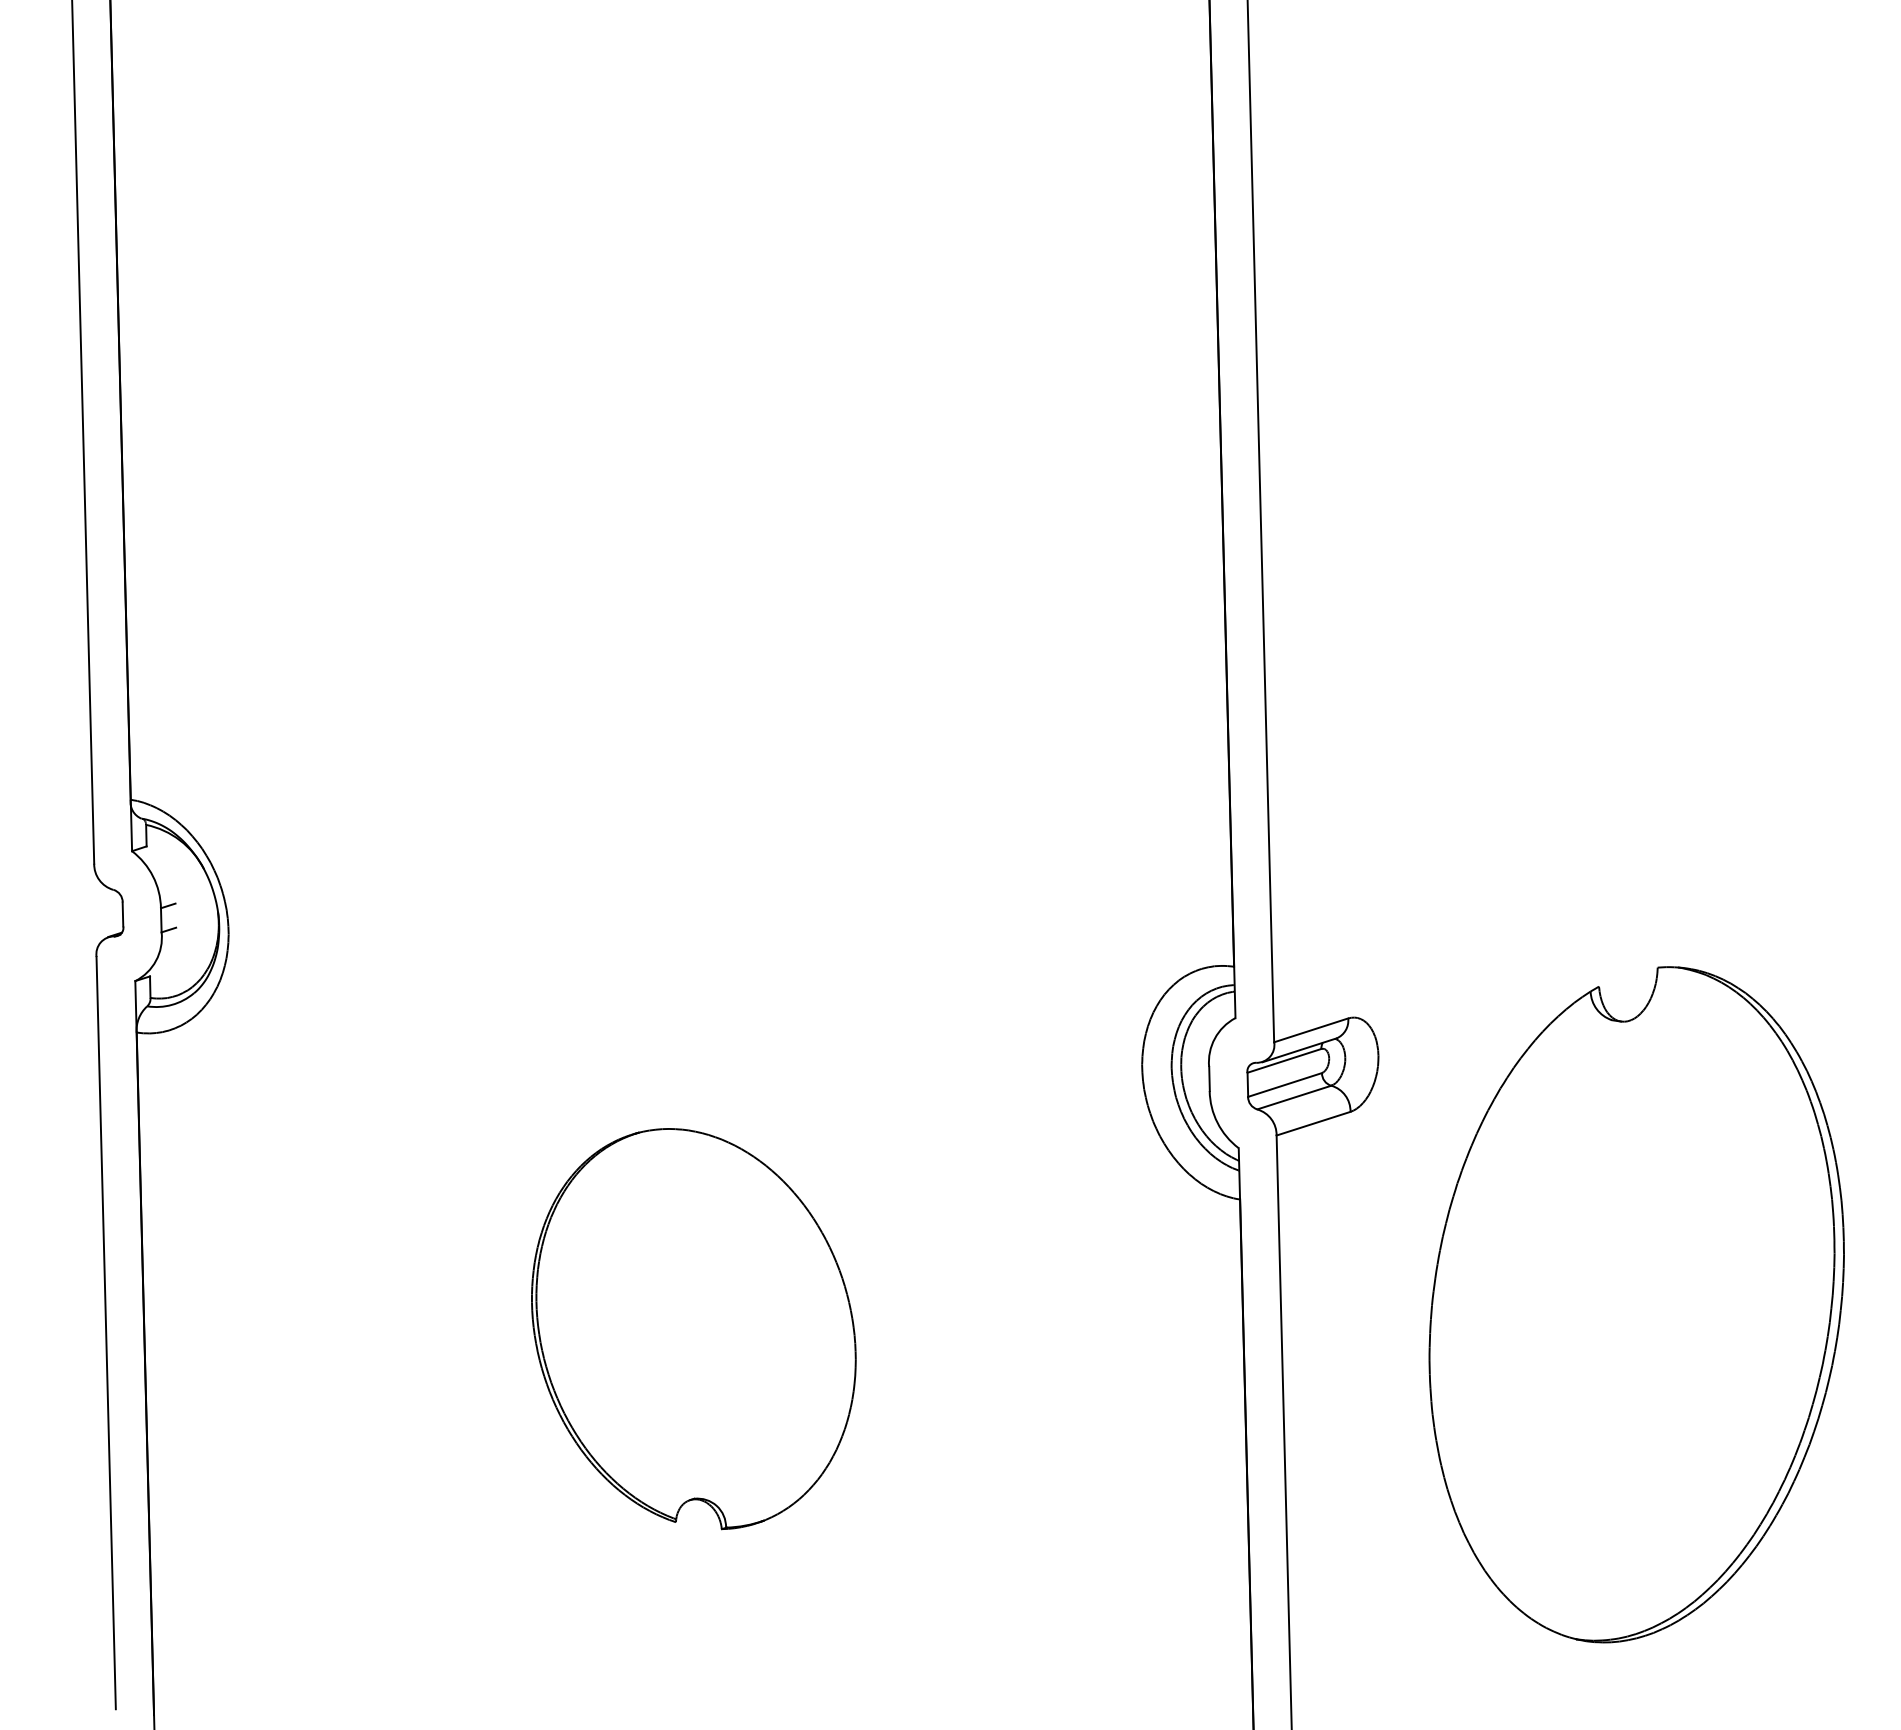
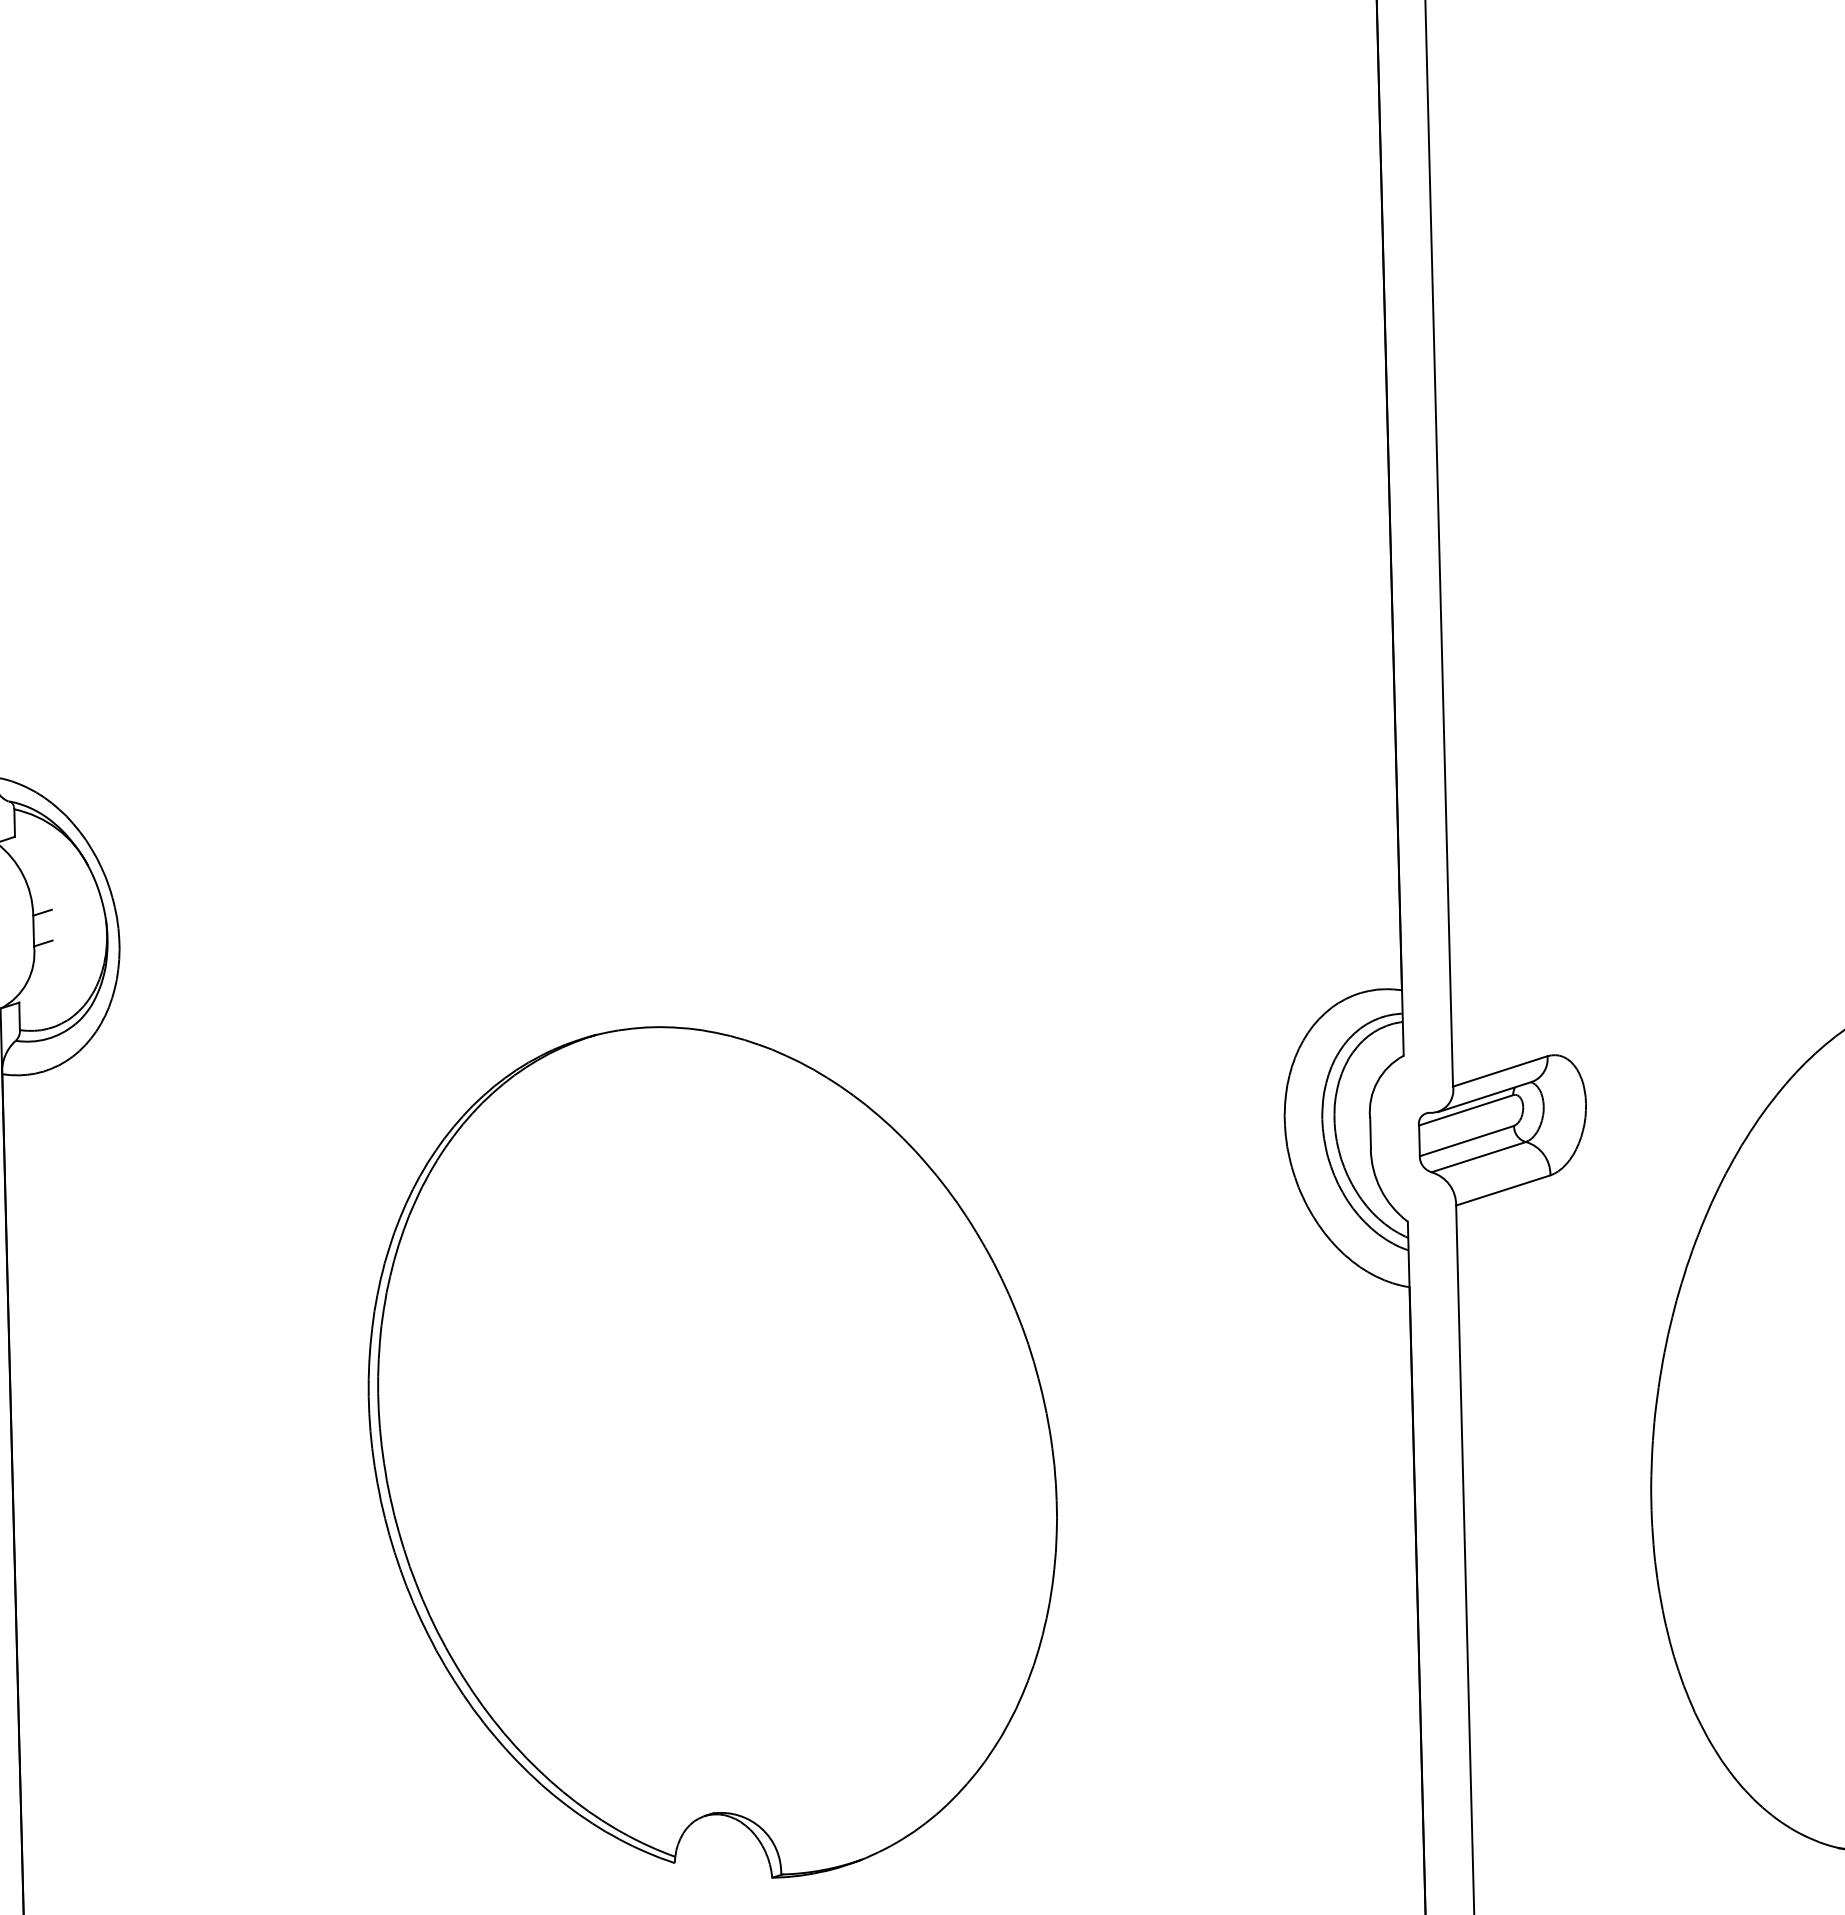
part: (693, 1328) -> (712, 1451), size x1.67

